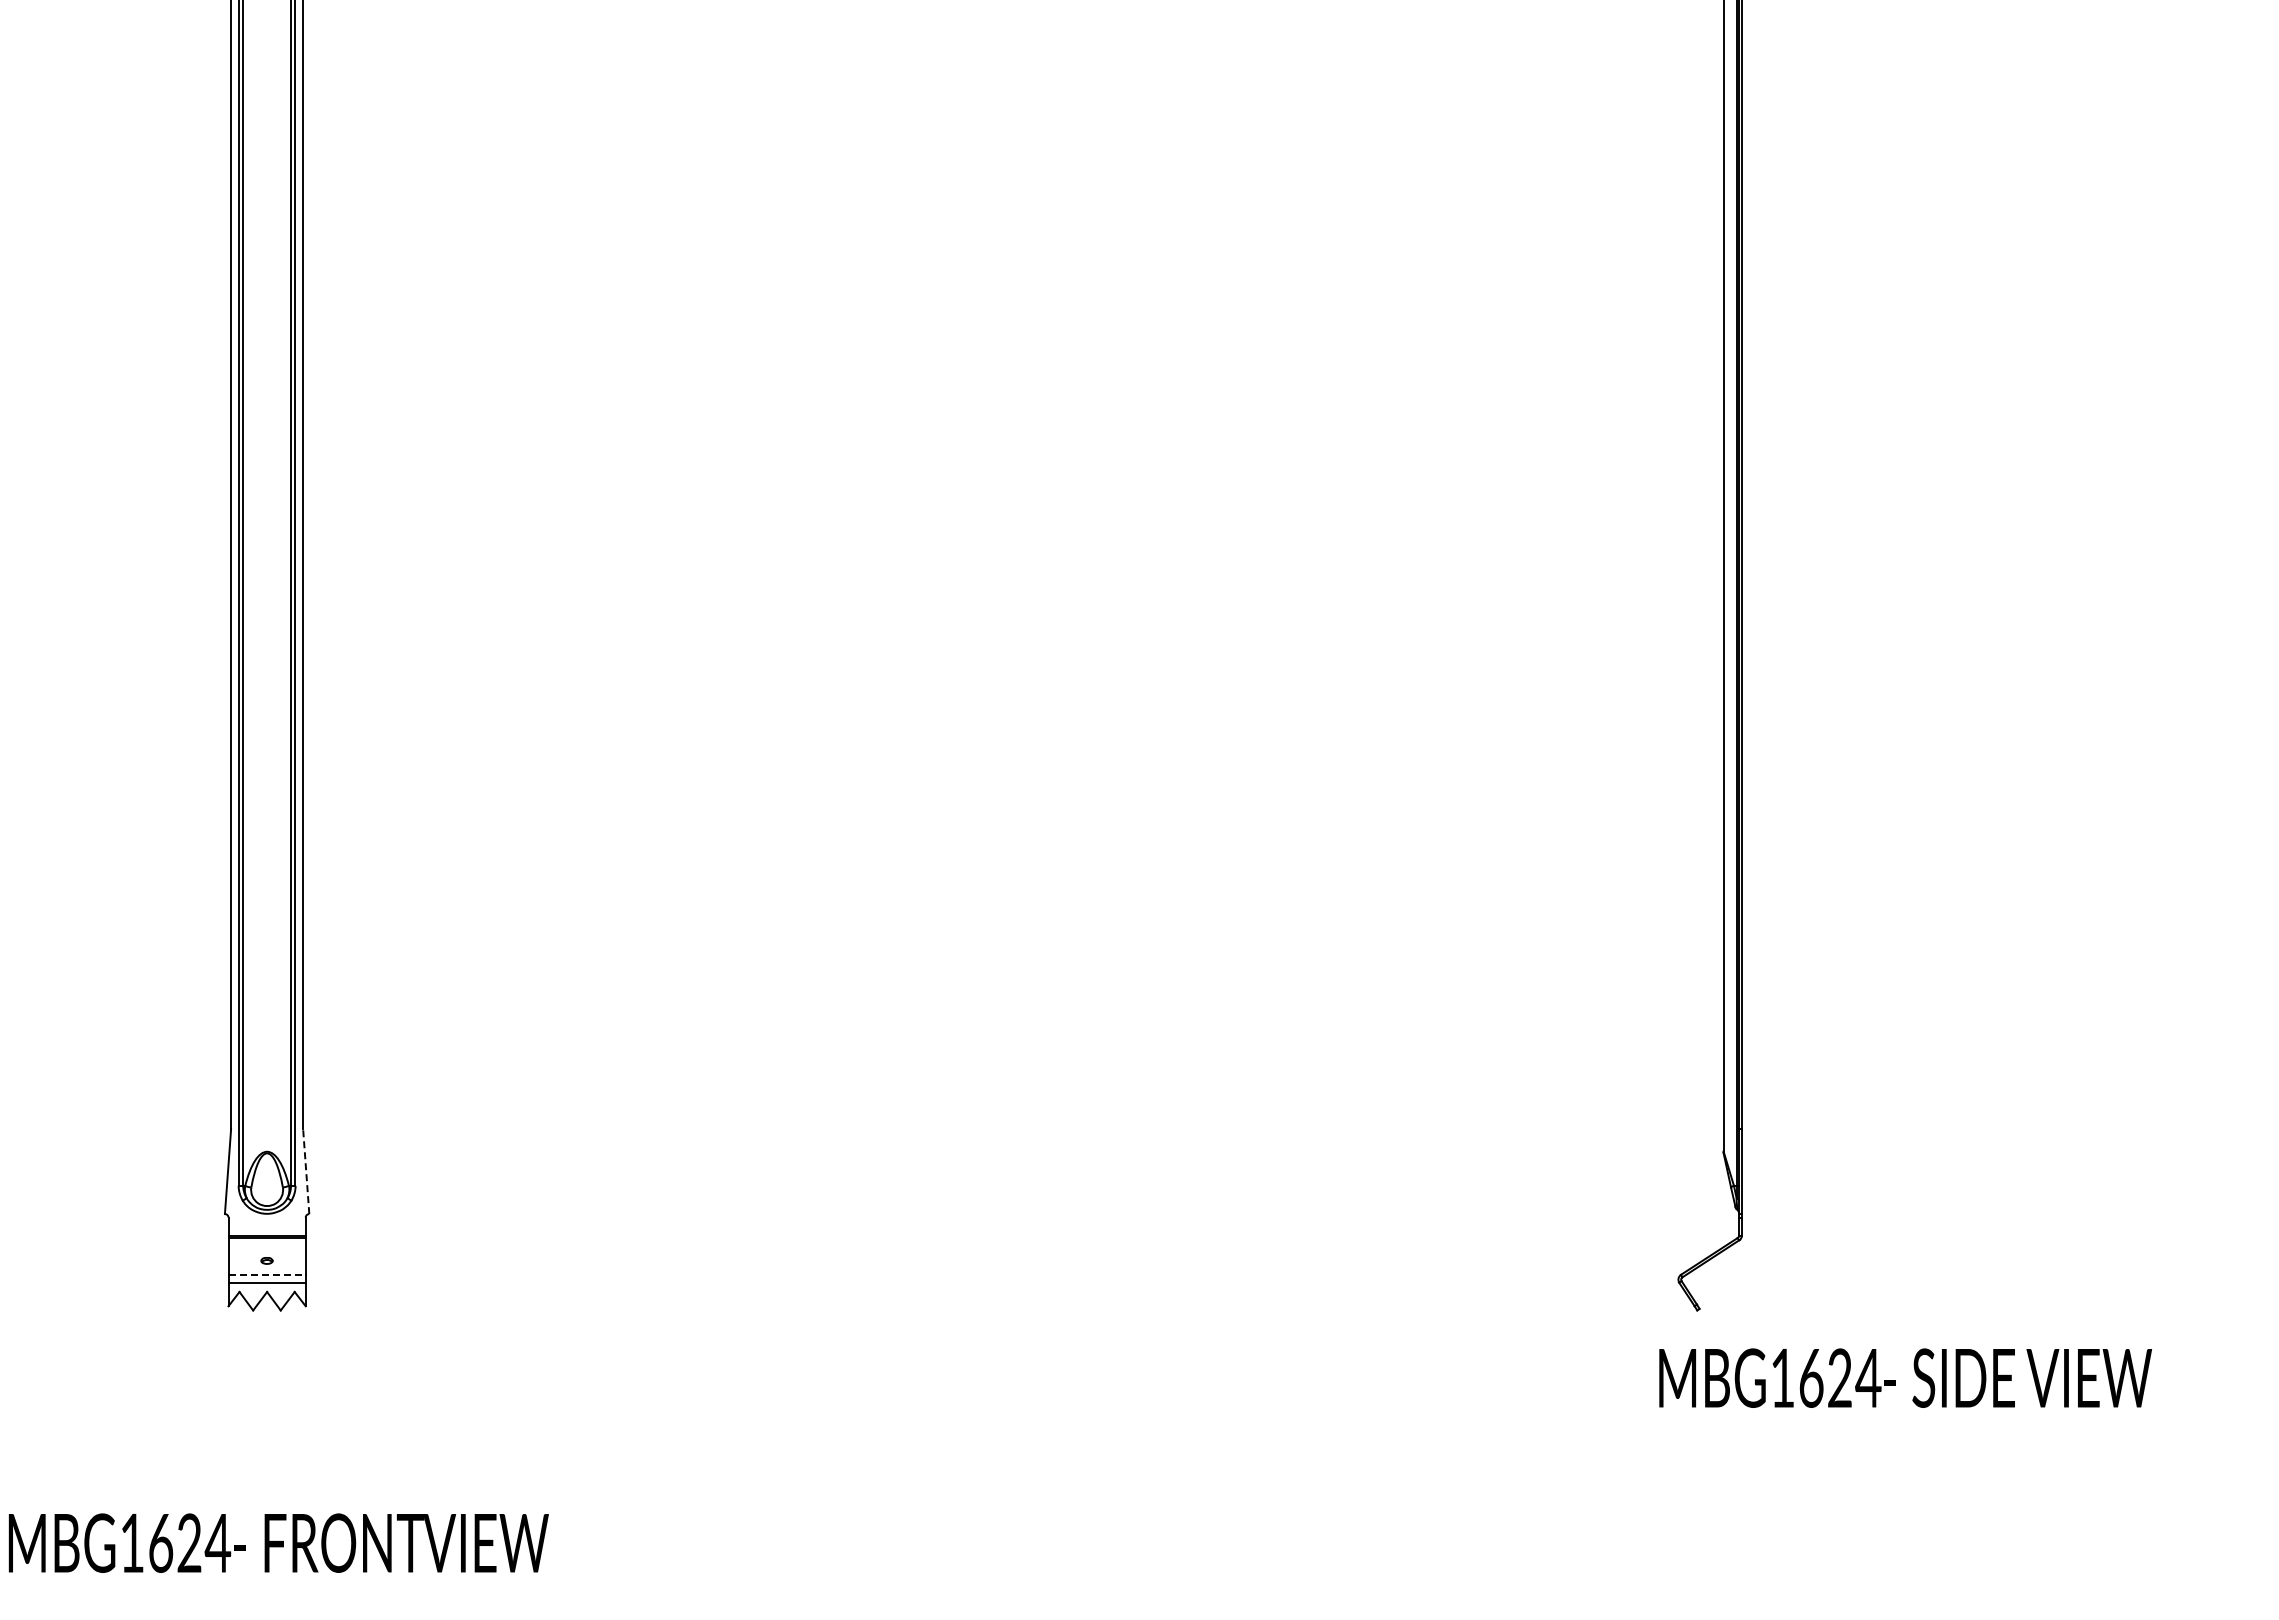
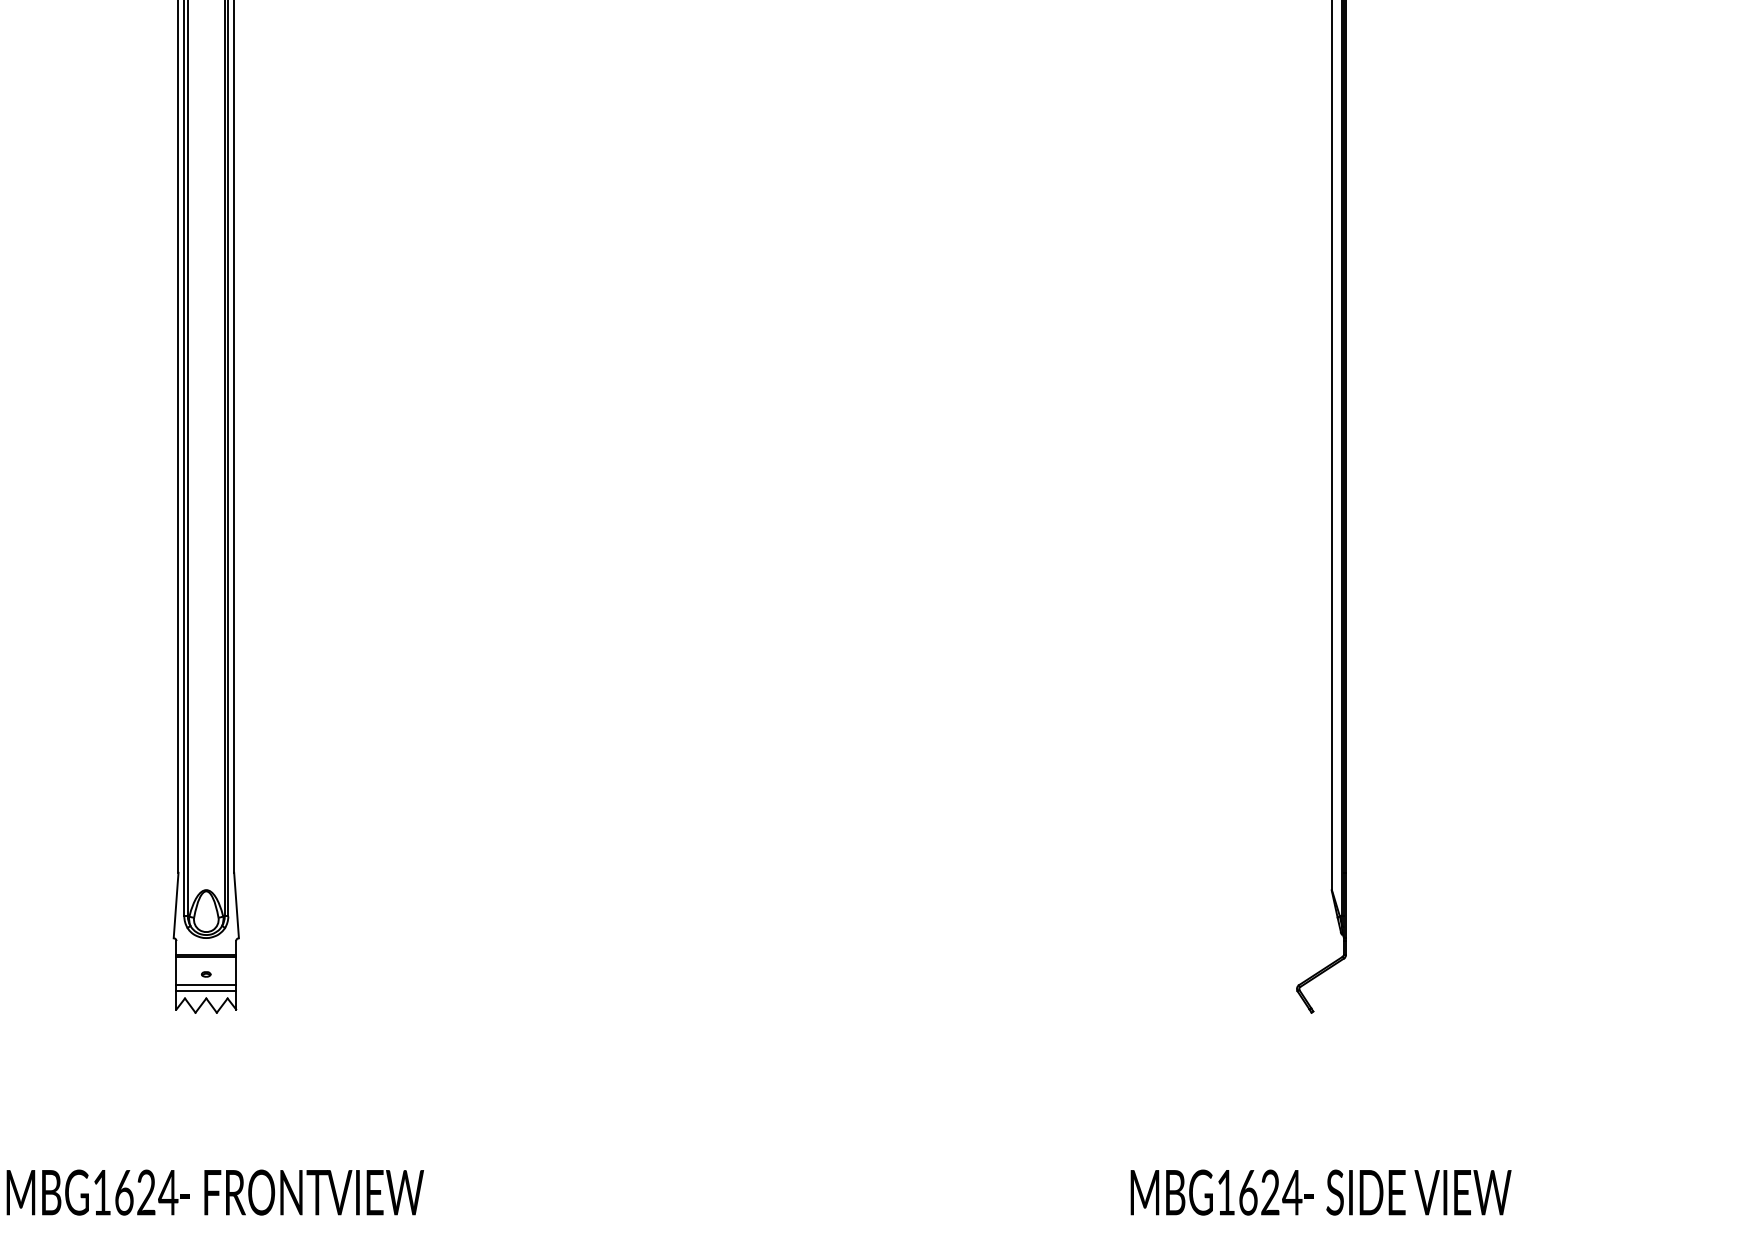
line: (306, 1171) -> (236, 905), dashed -> solid
line: (267, 1274) -> (206, 984), dashed -> solid
text: (1905, 1377) -> (1320, 1192), moved

